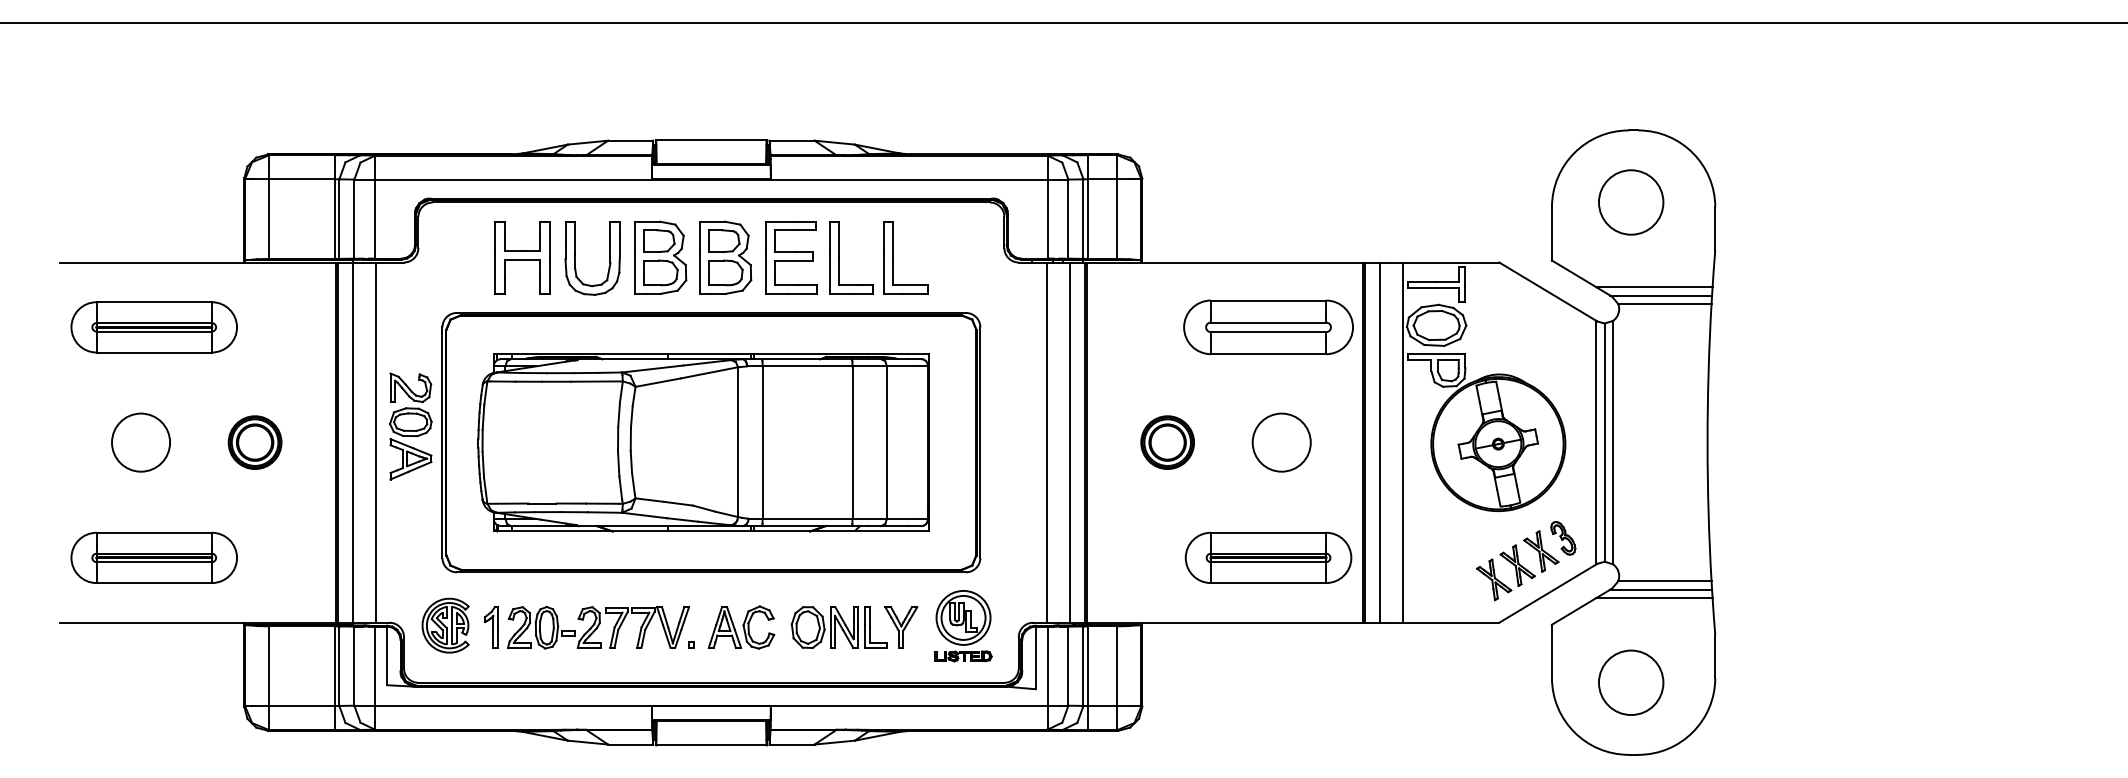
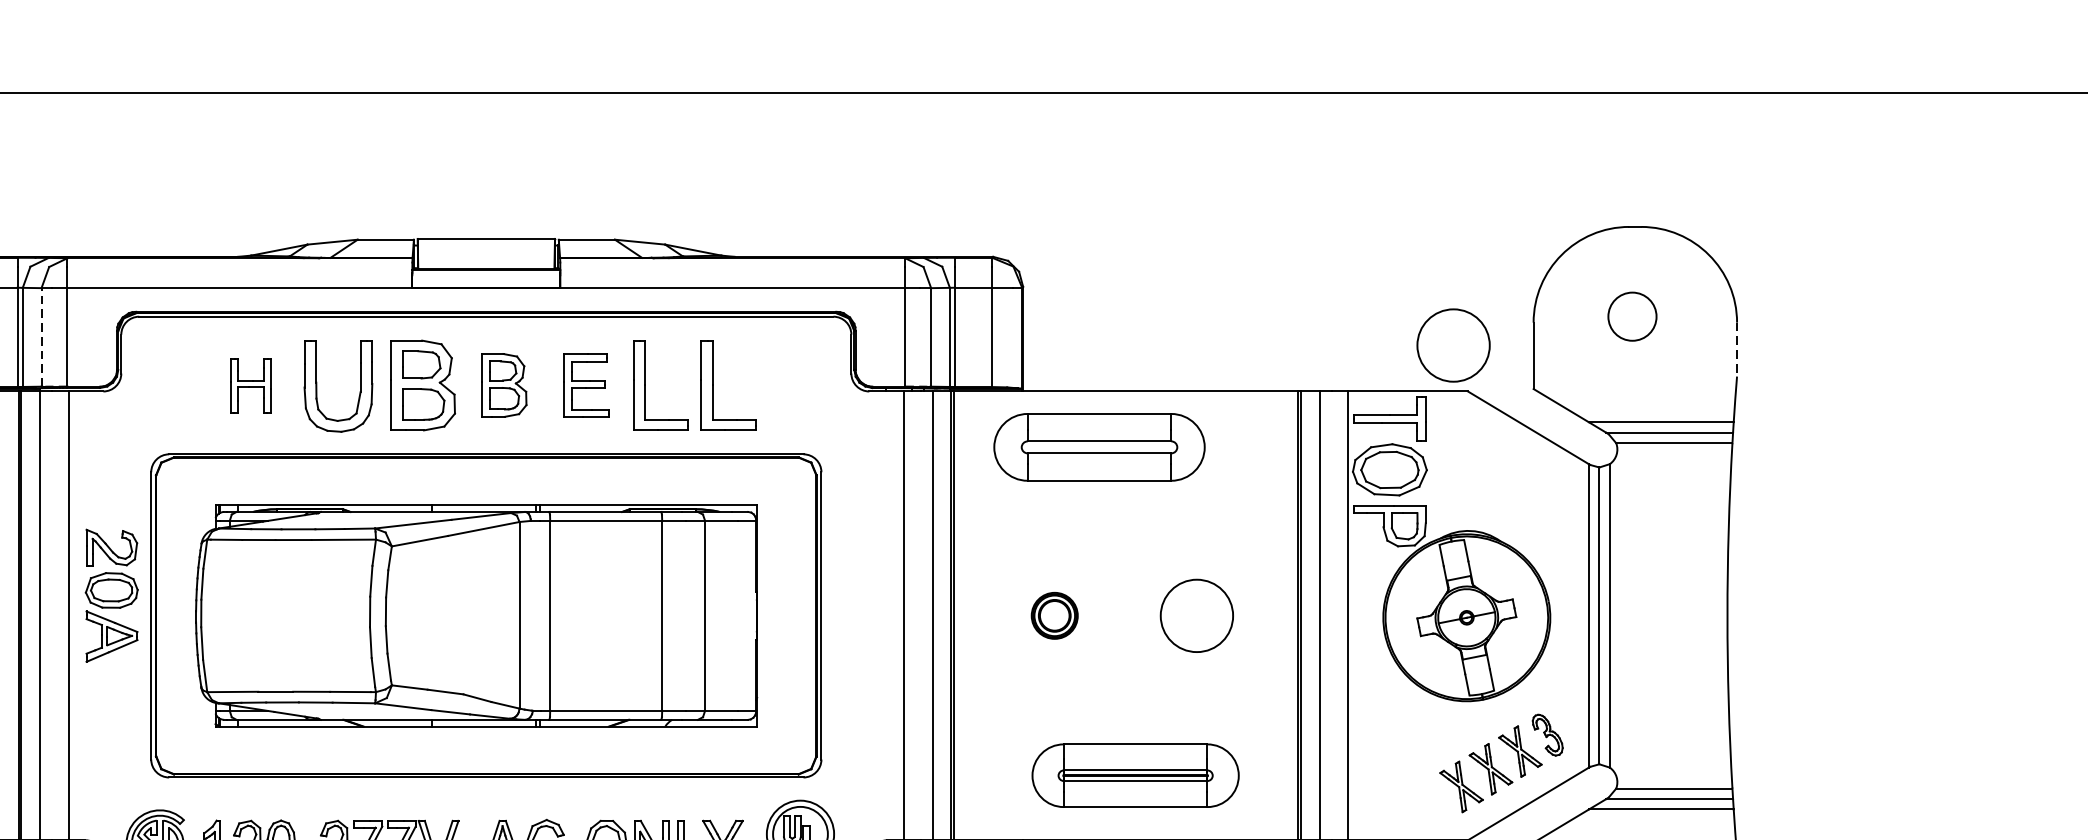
circle: (1631, 202) -> (1632, 316), size x0.6
line: (354, 219) -> (41, 337), solid -> dashed
circle: (1487, 225) -> (1453, 345), added
line: (1715, 228) -> (1737, 349), solid -> dashed
part: (522, 257) -> (250, 385), size x0.6
part: (725, 257) -> (503, 385), size x0.7
part: (791, 257) -> (586, 385), size x0.7
part: (1268, 326) -> (1099, 446), moved
part: (1167, 442) -> (1054, 615), size x0.7
part: (1268, 557) -> (1135, 775), moved

